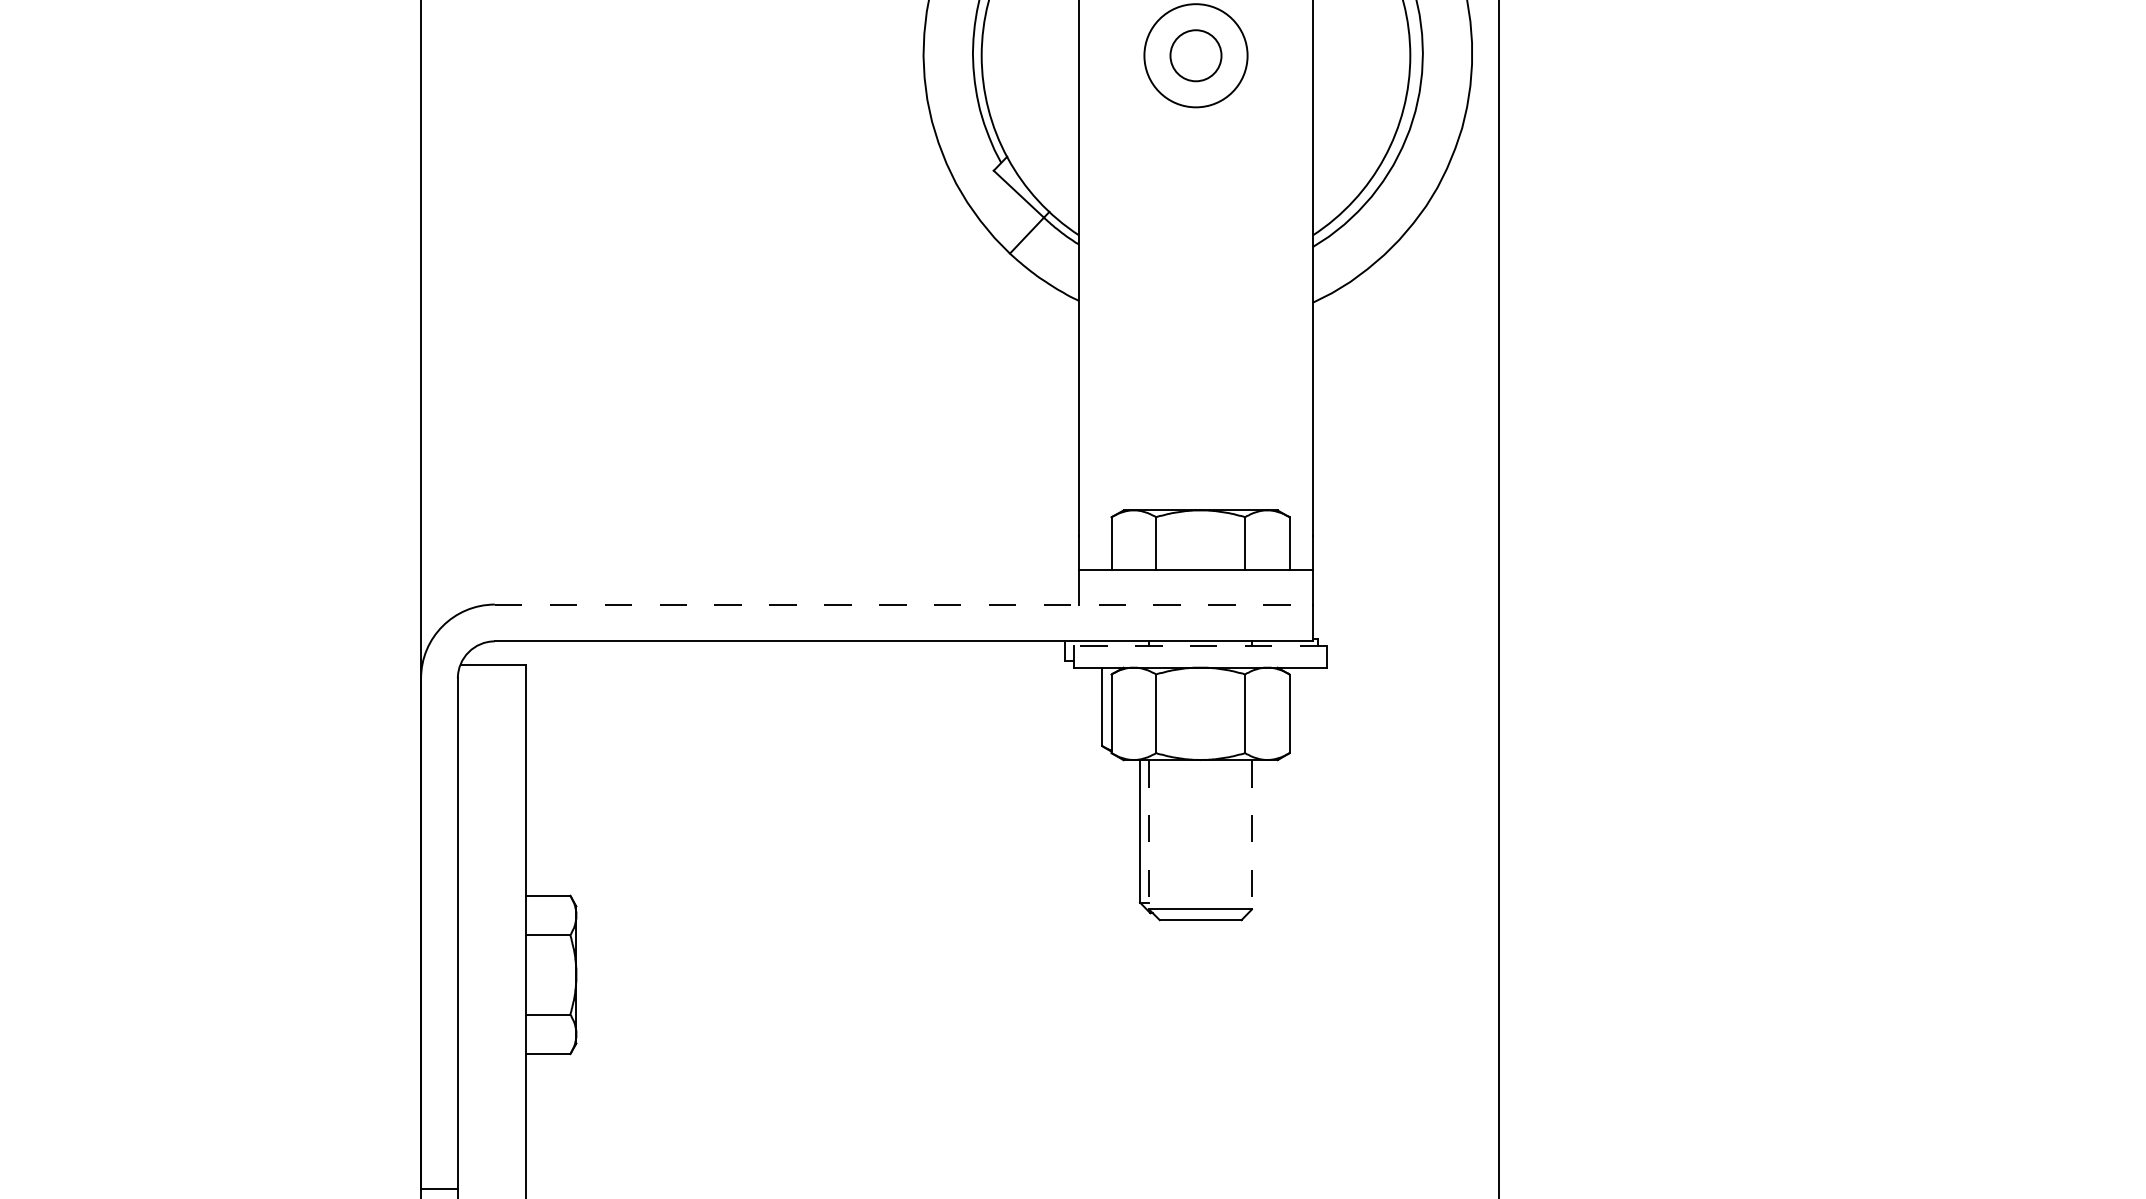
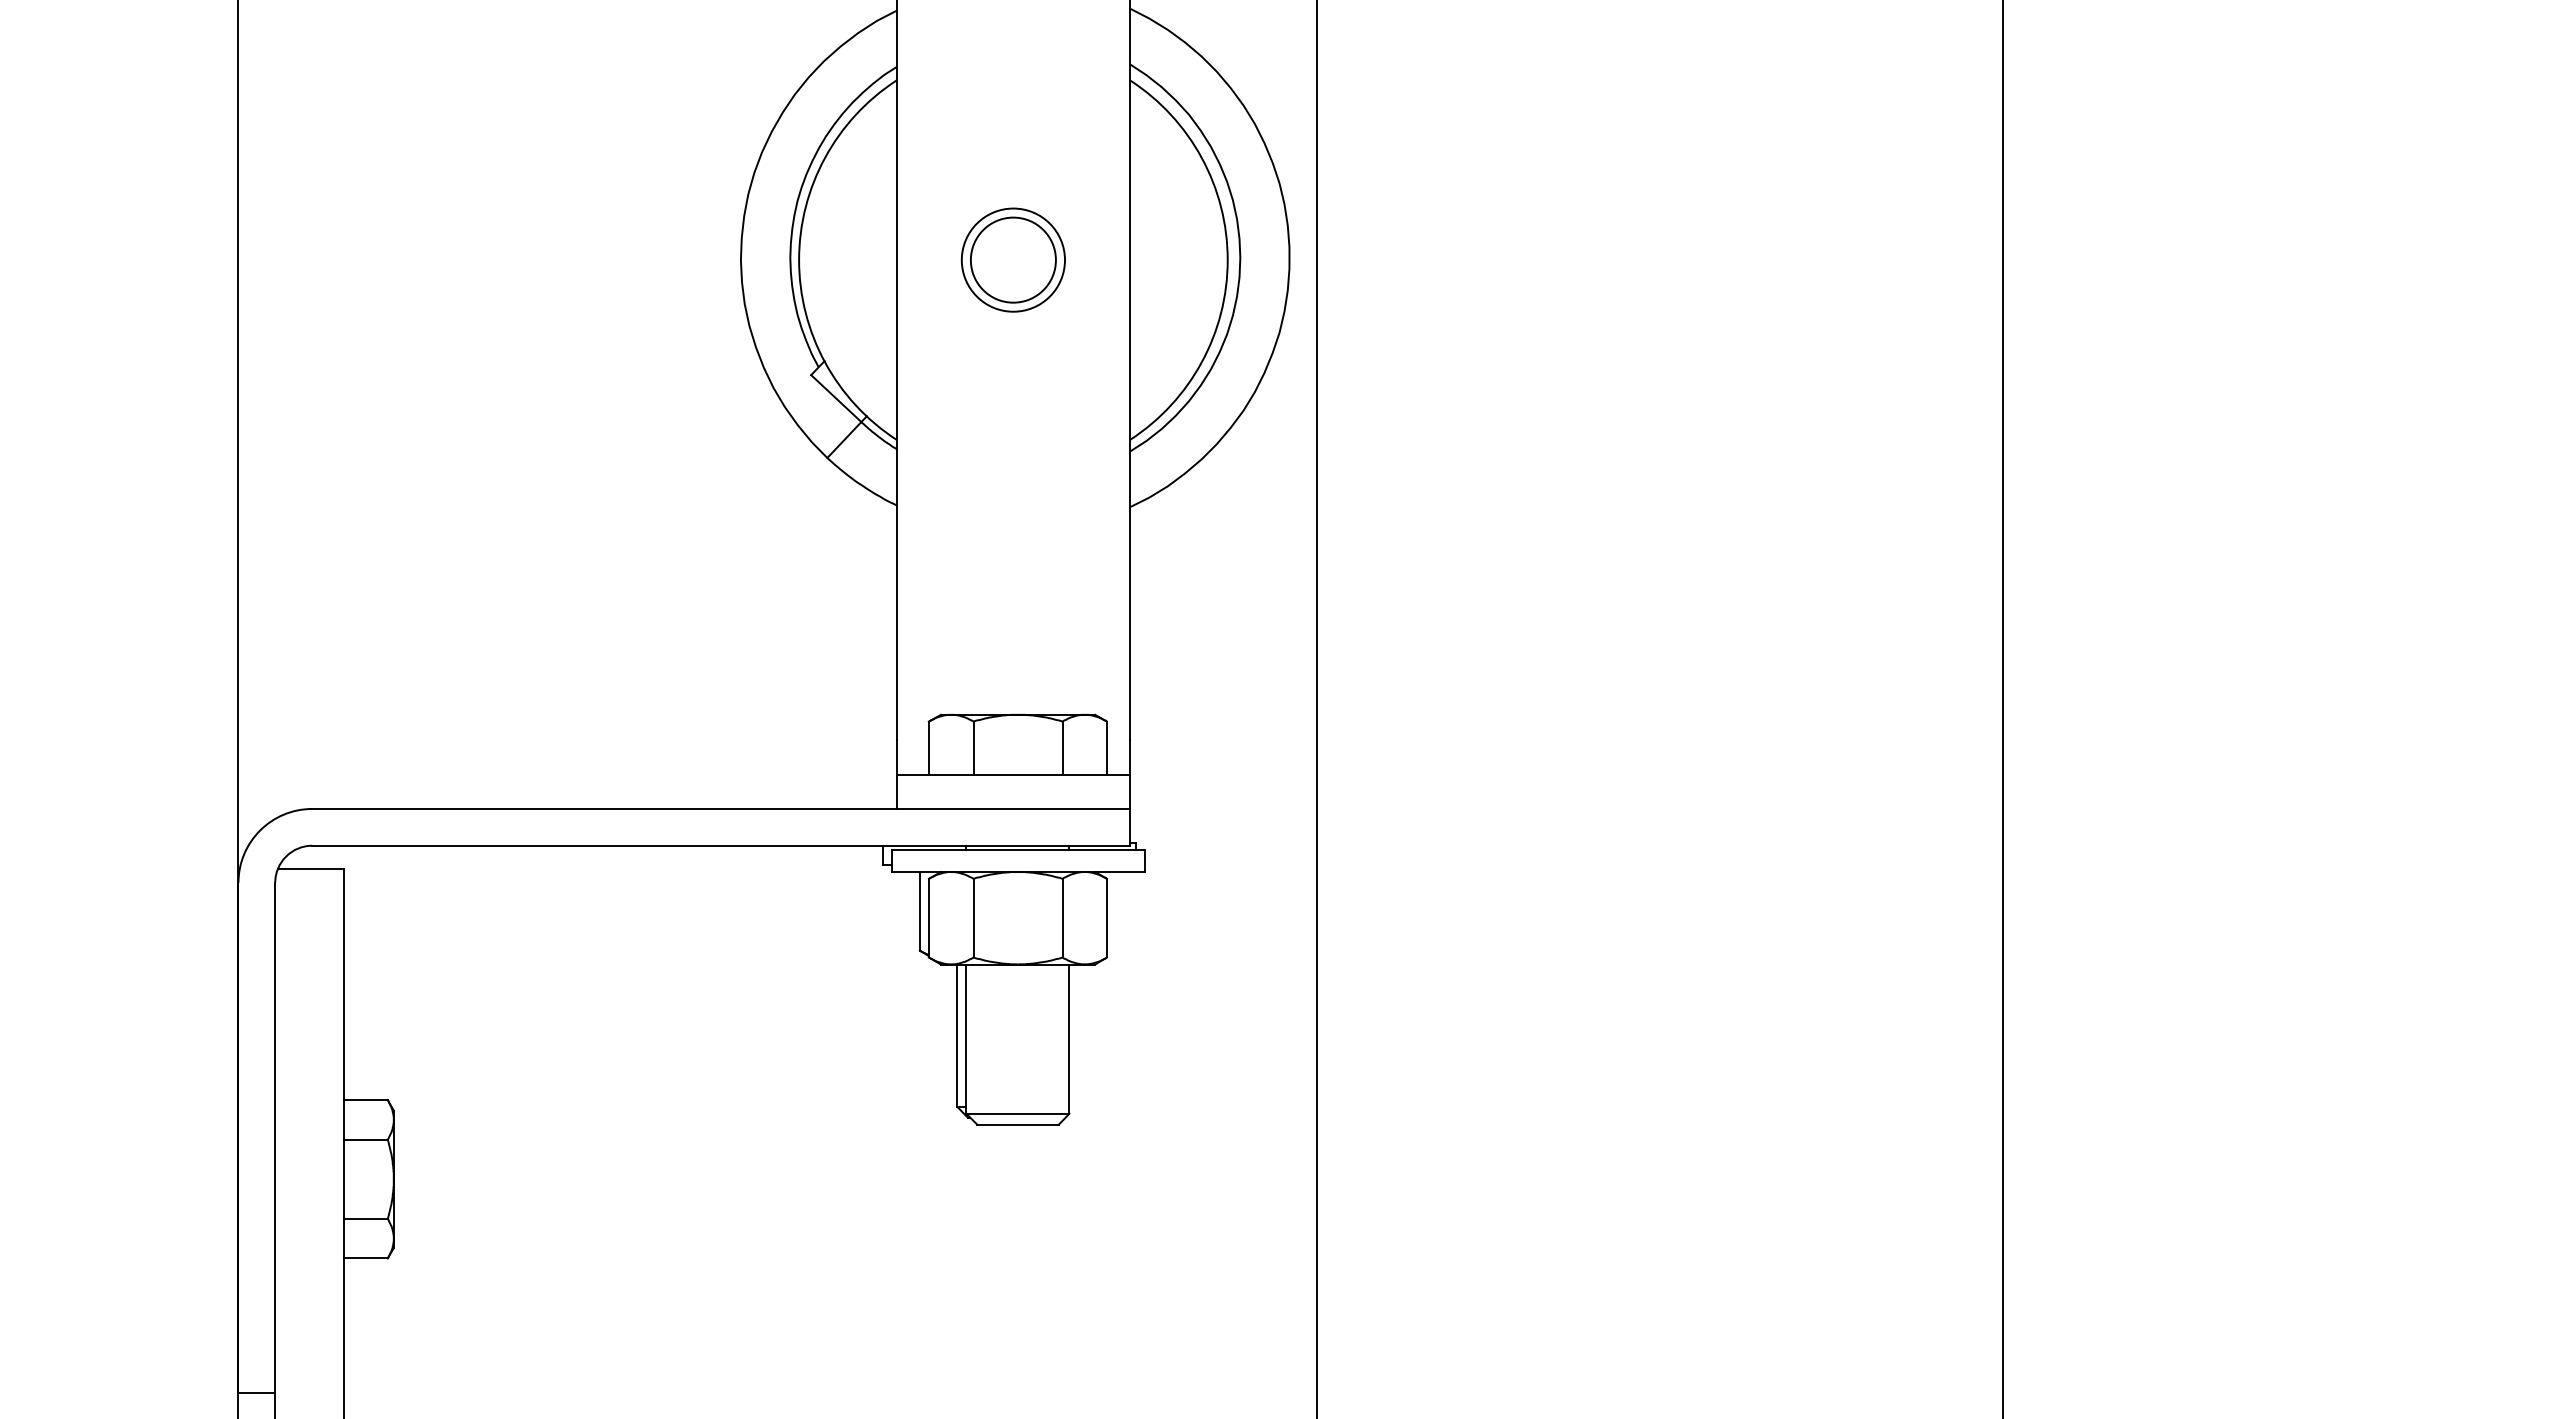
circle: (1195, 55) -> (1012, 259), size x1.67
line: (904, 604) -> (721, 808), dashed -> solid
line: (1201, 646) -> (1018, 850), dashed -> solid
line: (1149, 835) -> (966, 1039), dashed -> solid
line: (1252, 835) -> (1069, 1039), dashed -> solid

